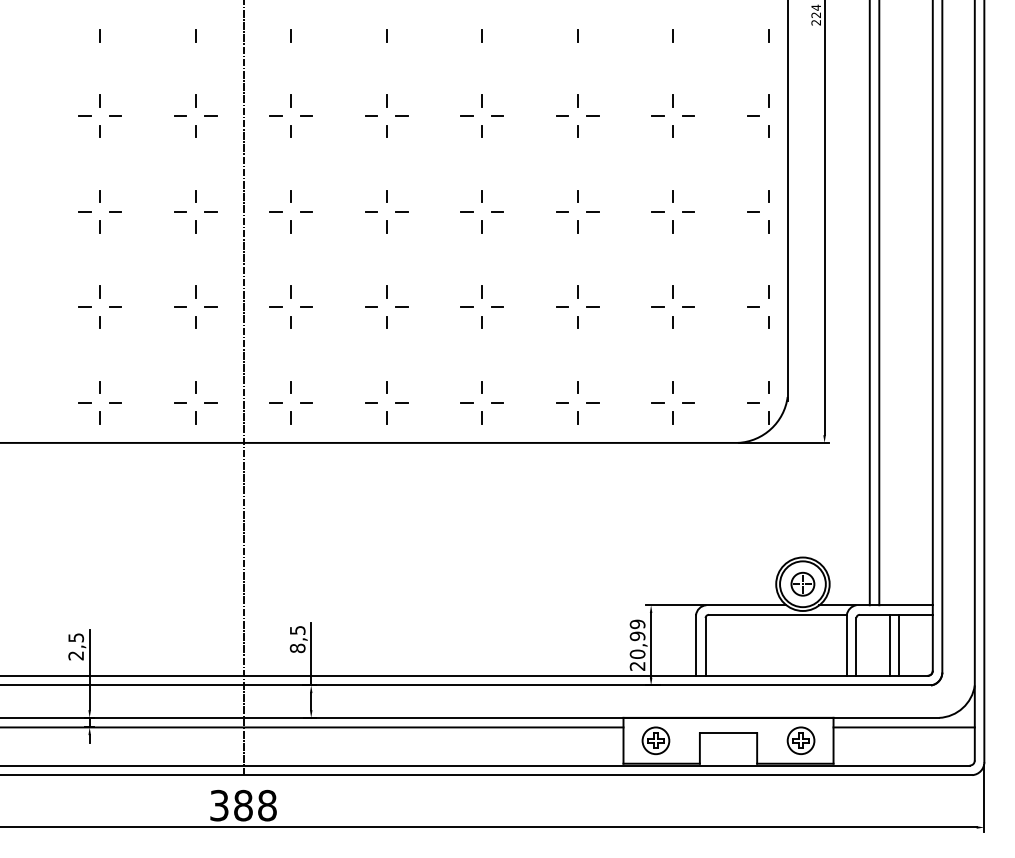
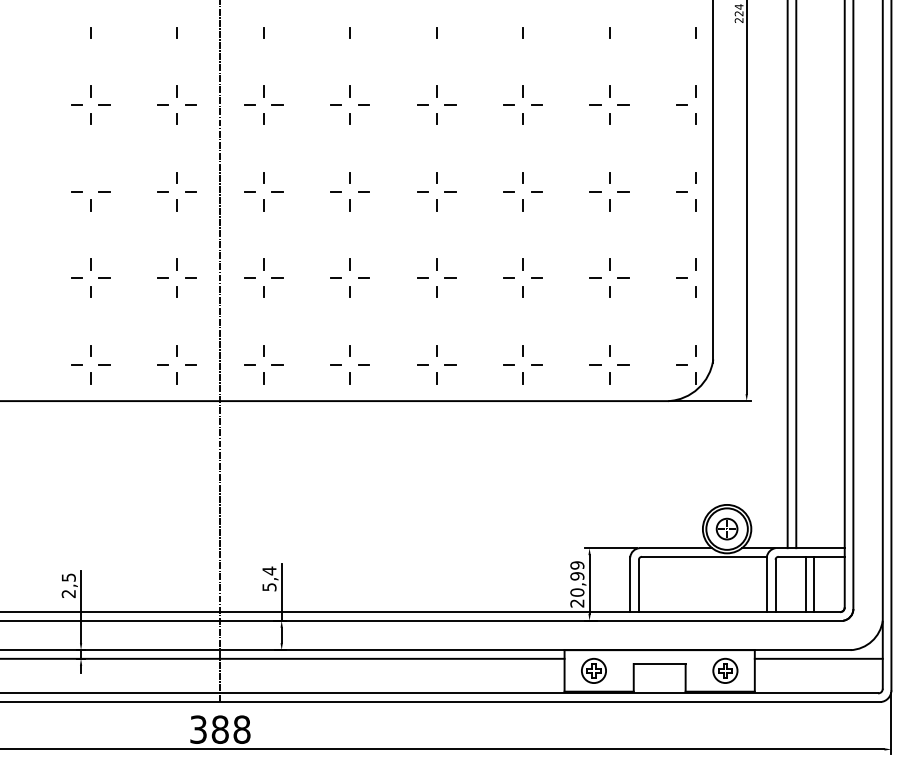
line: (100, 196) -> (90, 177), removed
text: (297, 638) -> (269, 578), 8,5 -> 5,4

